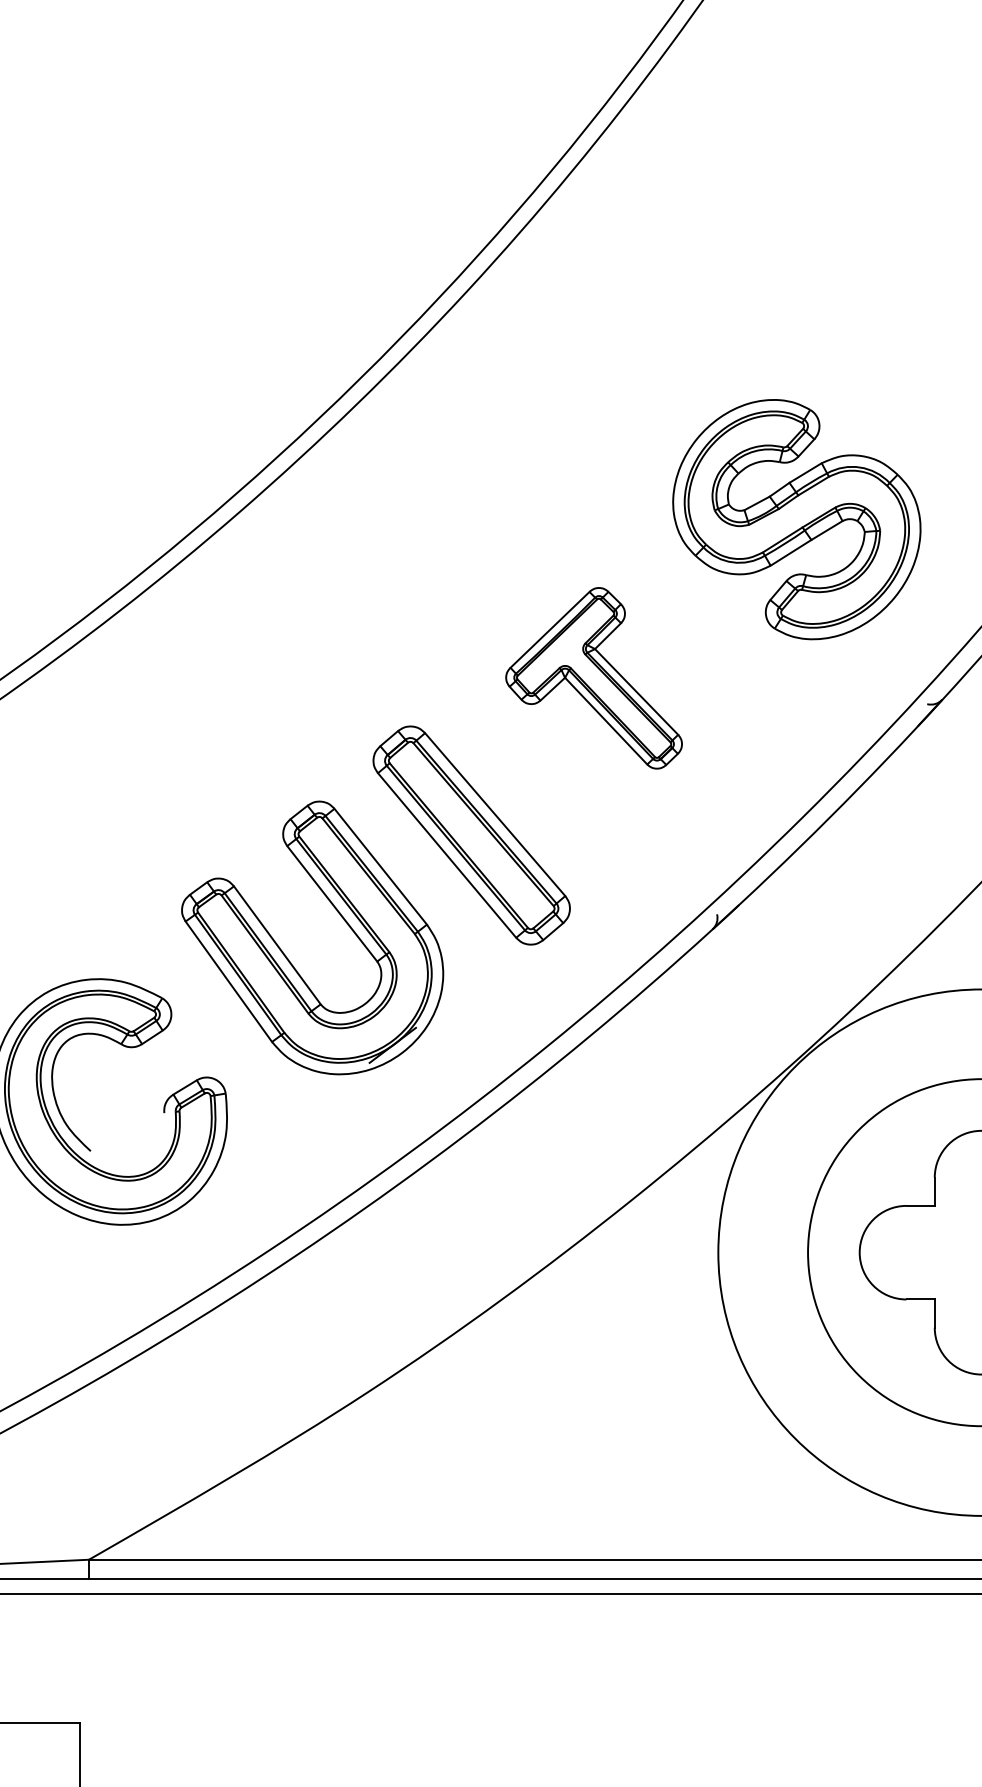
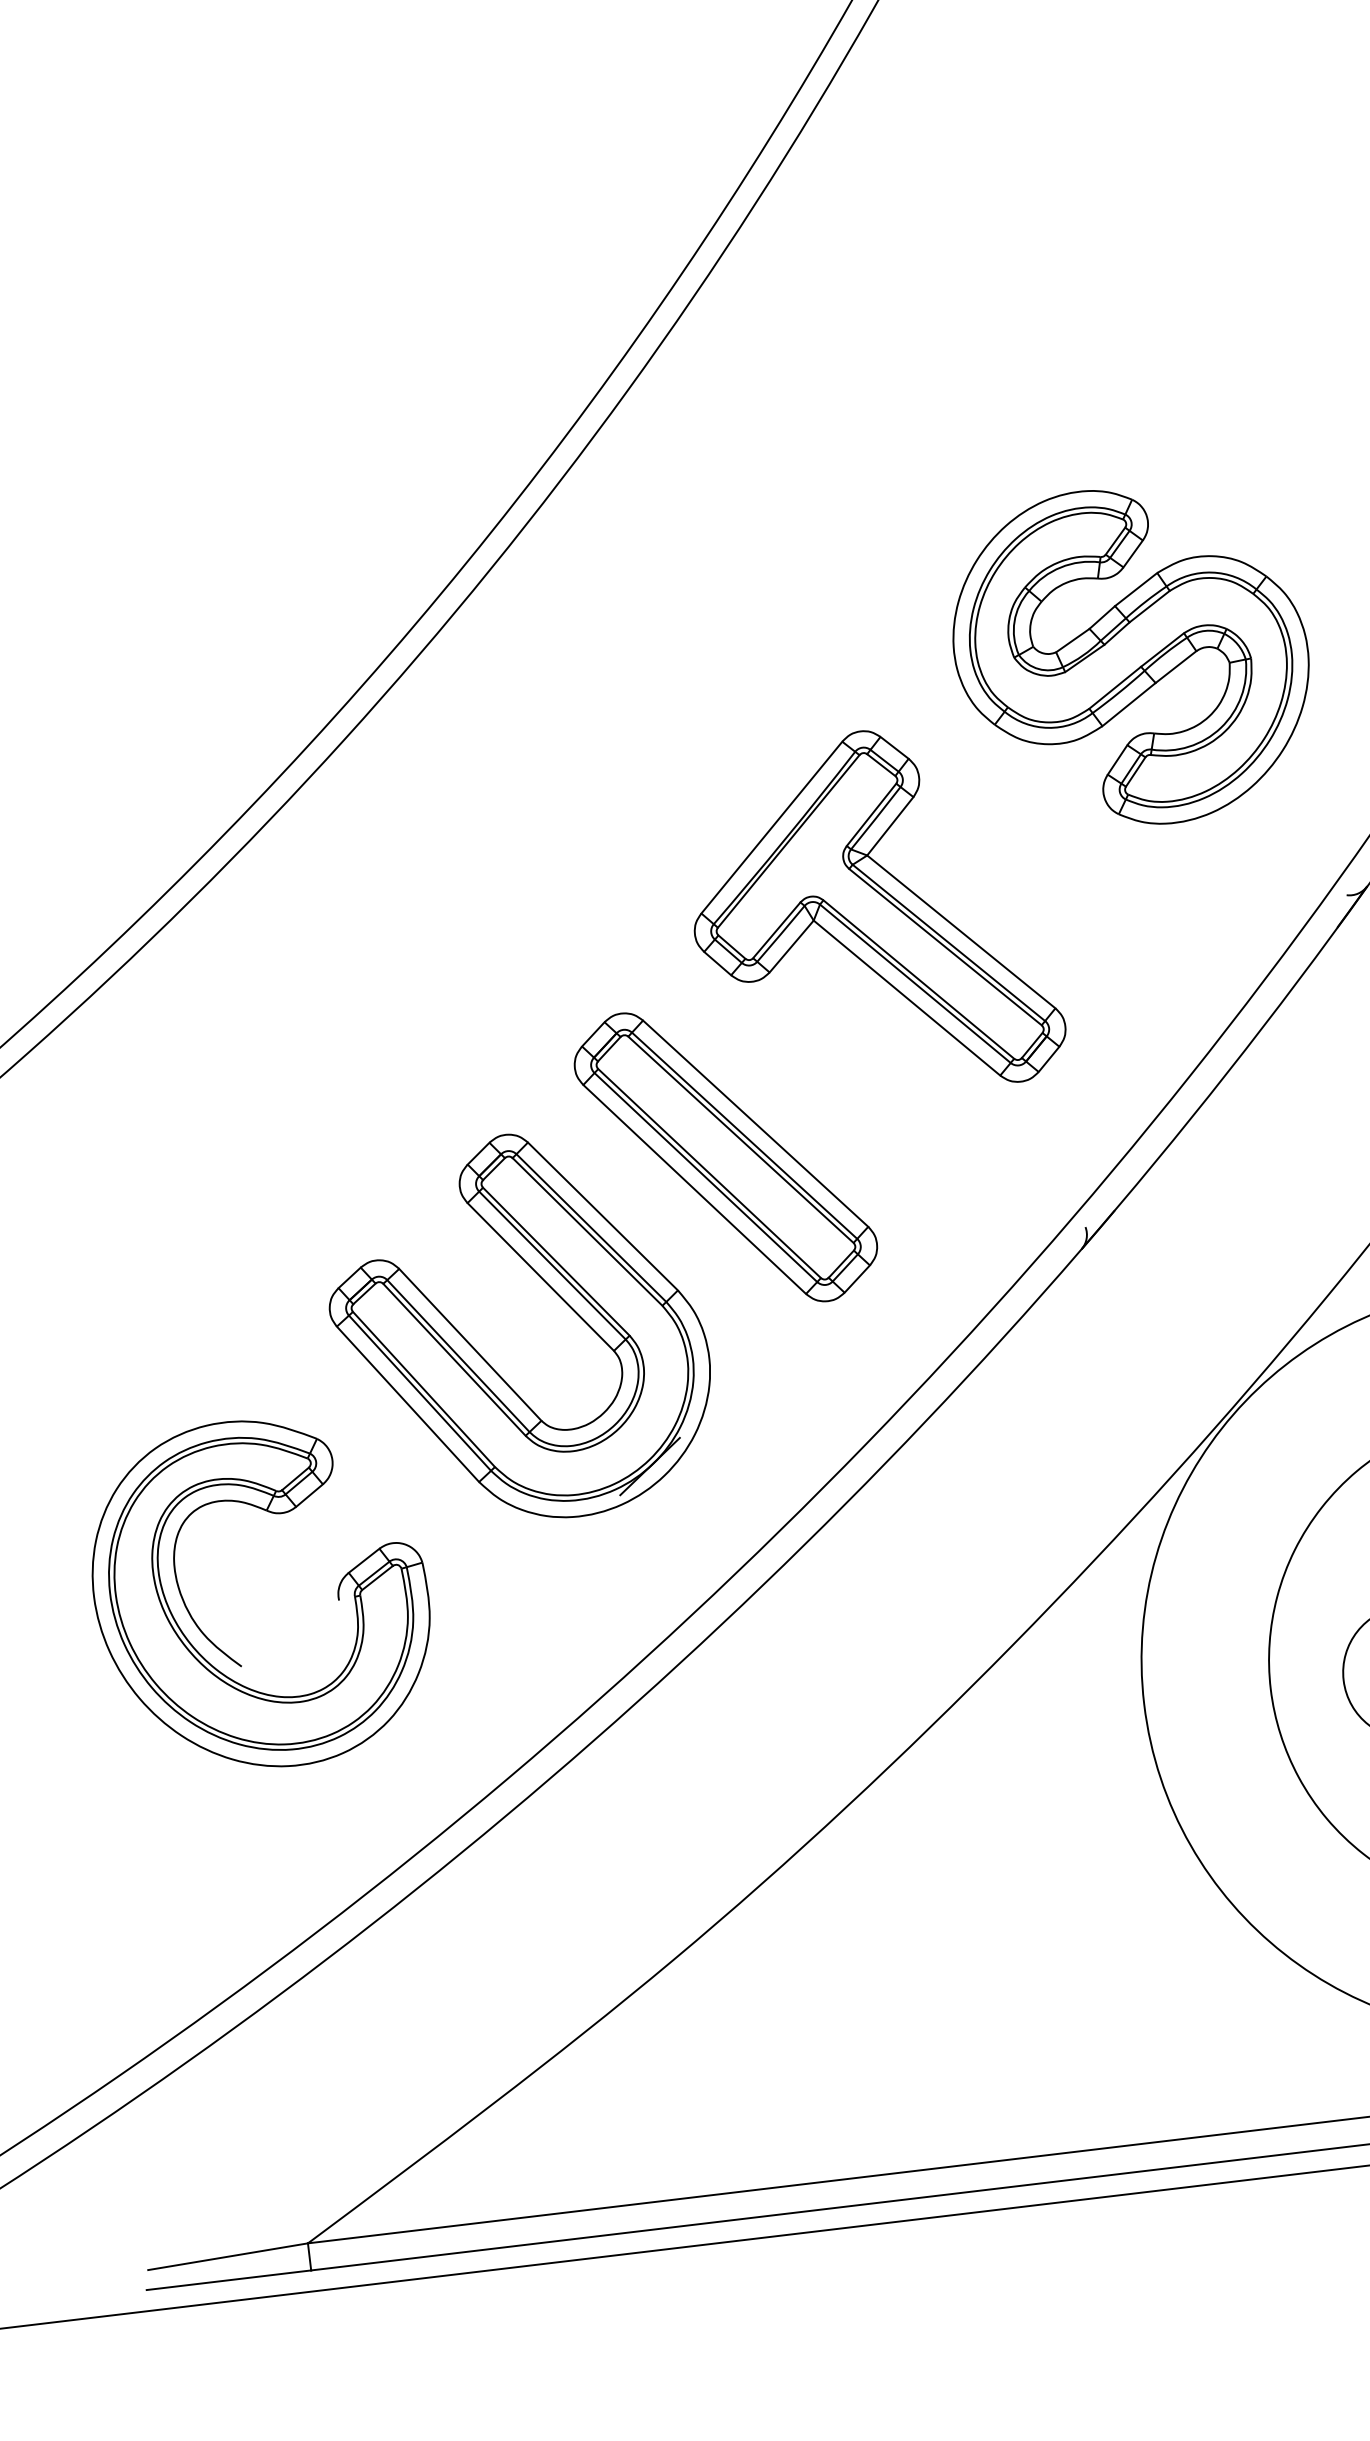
part: (593, 678) -> (871, 915), size x1.43

